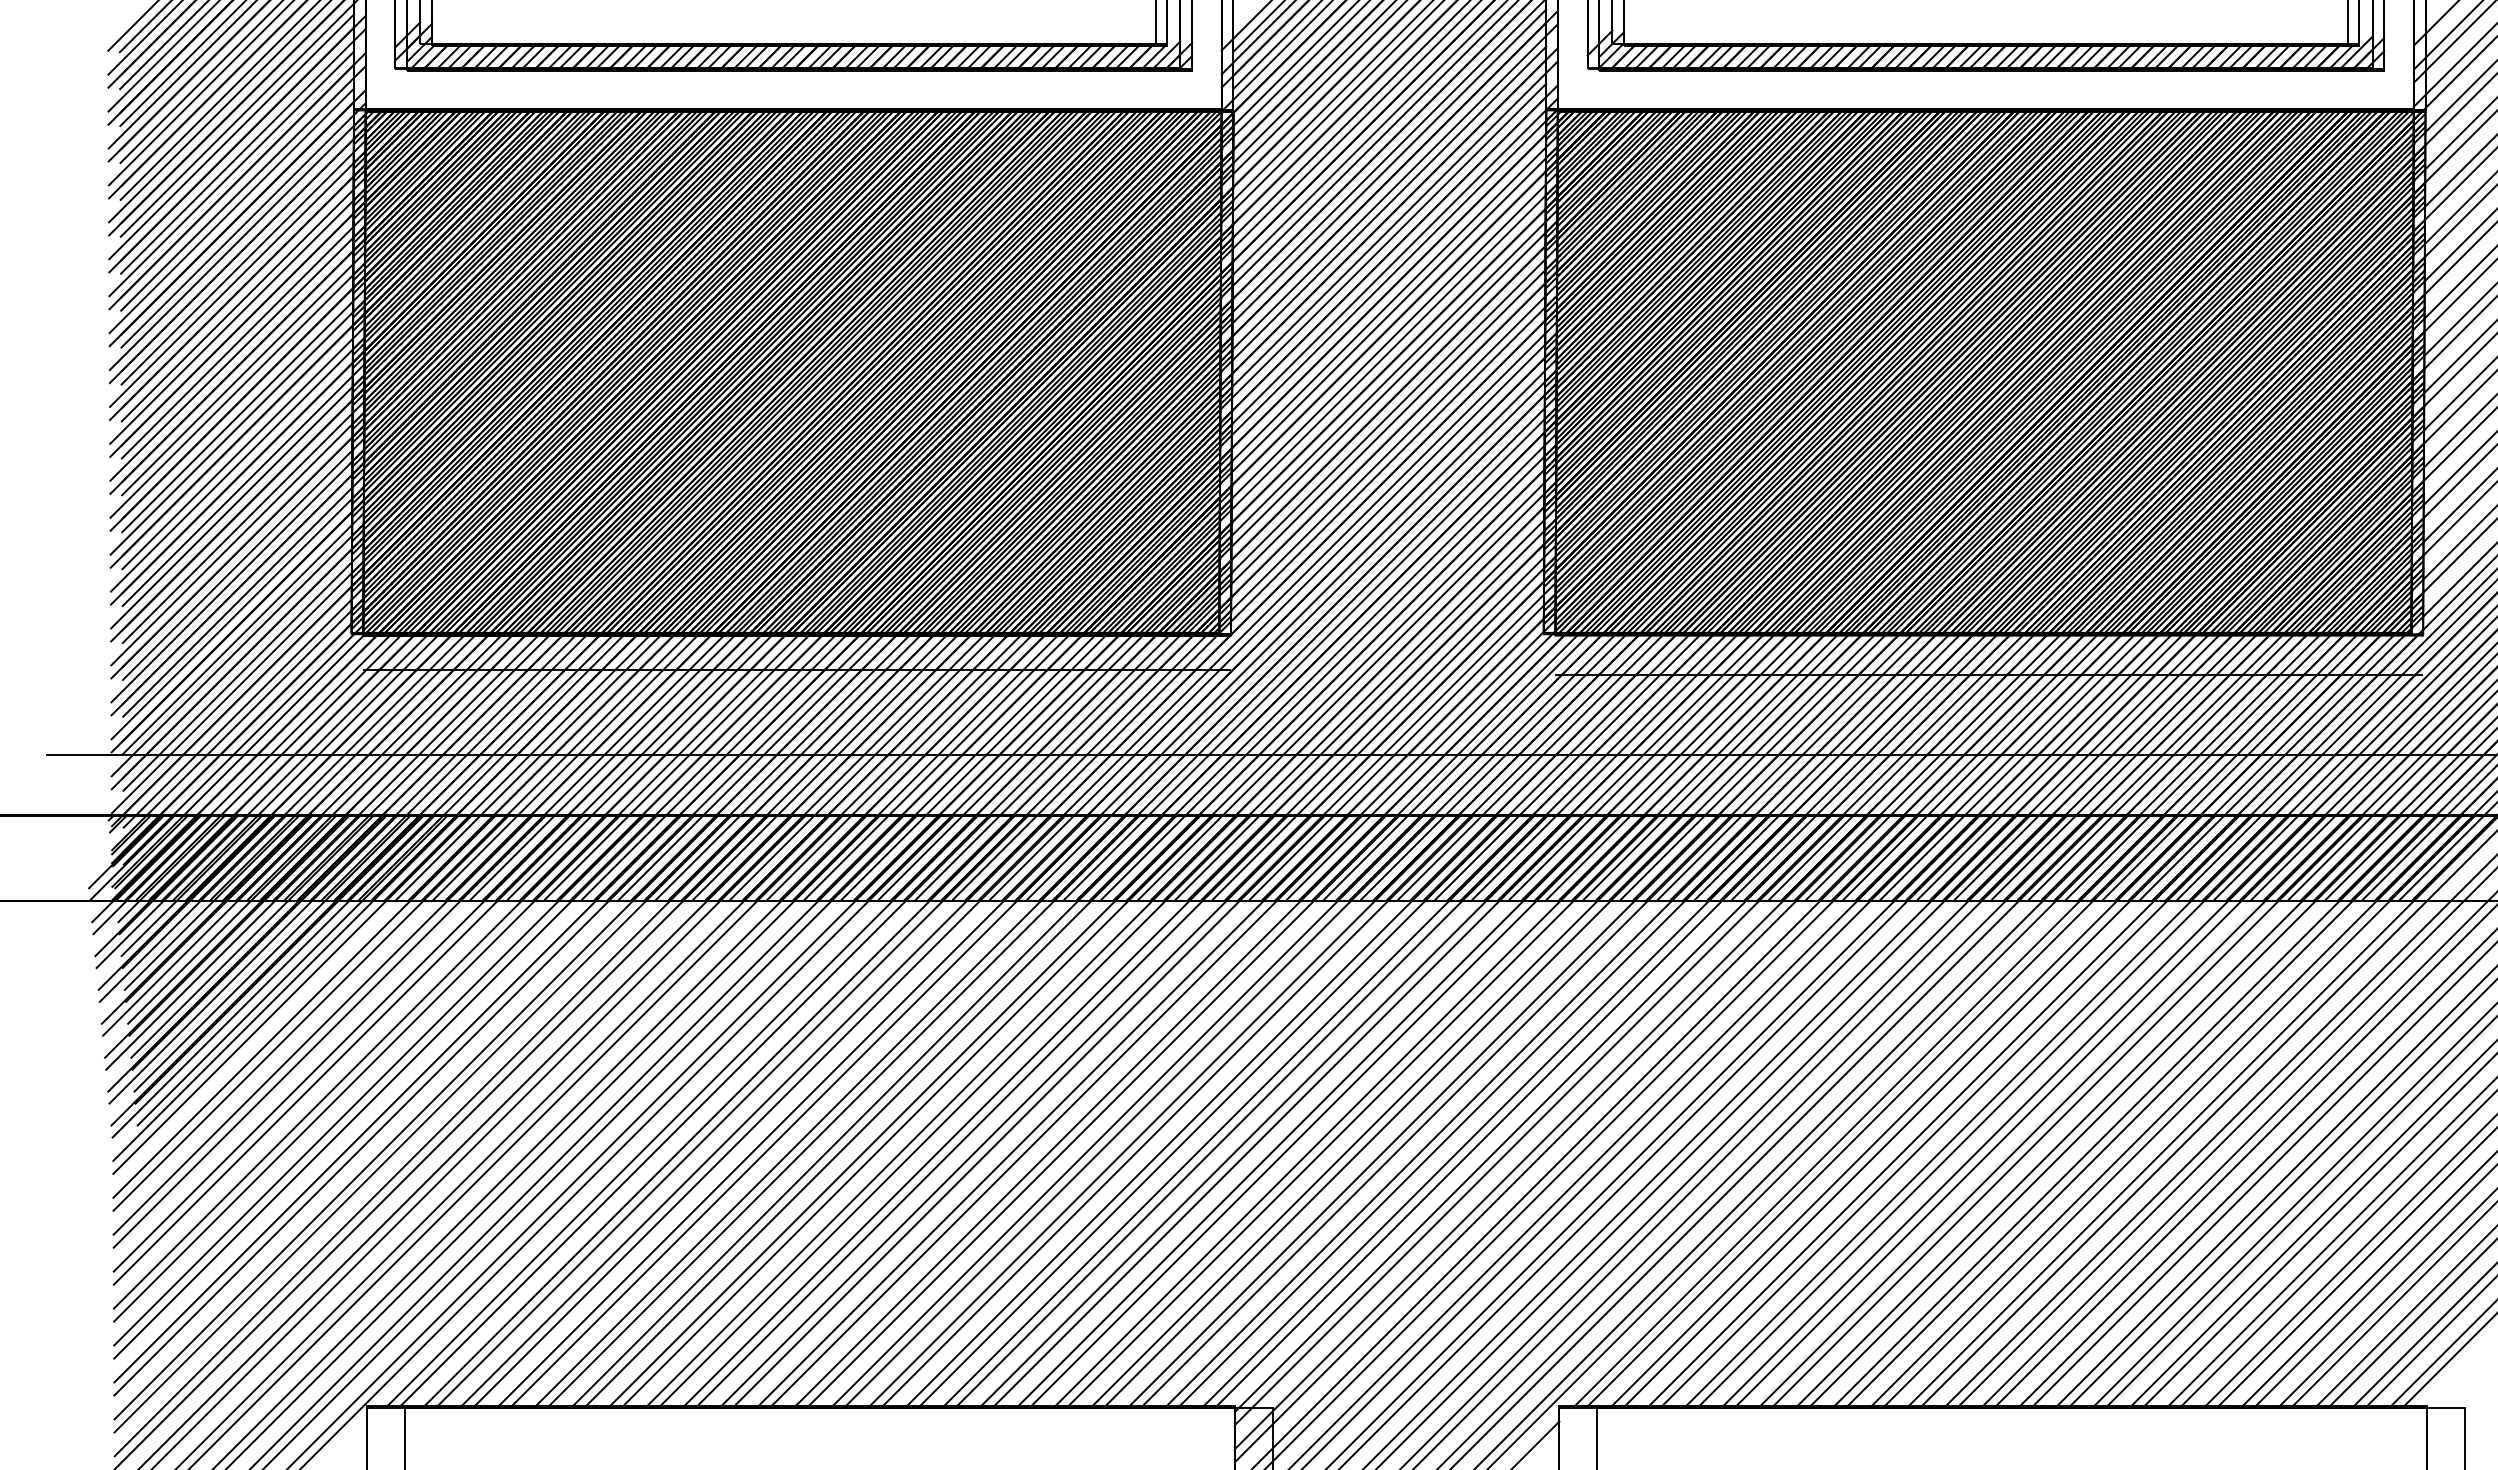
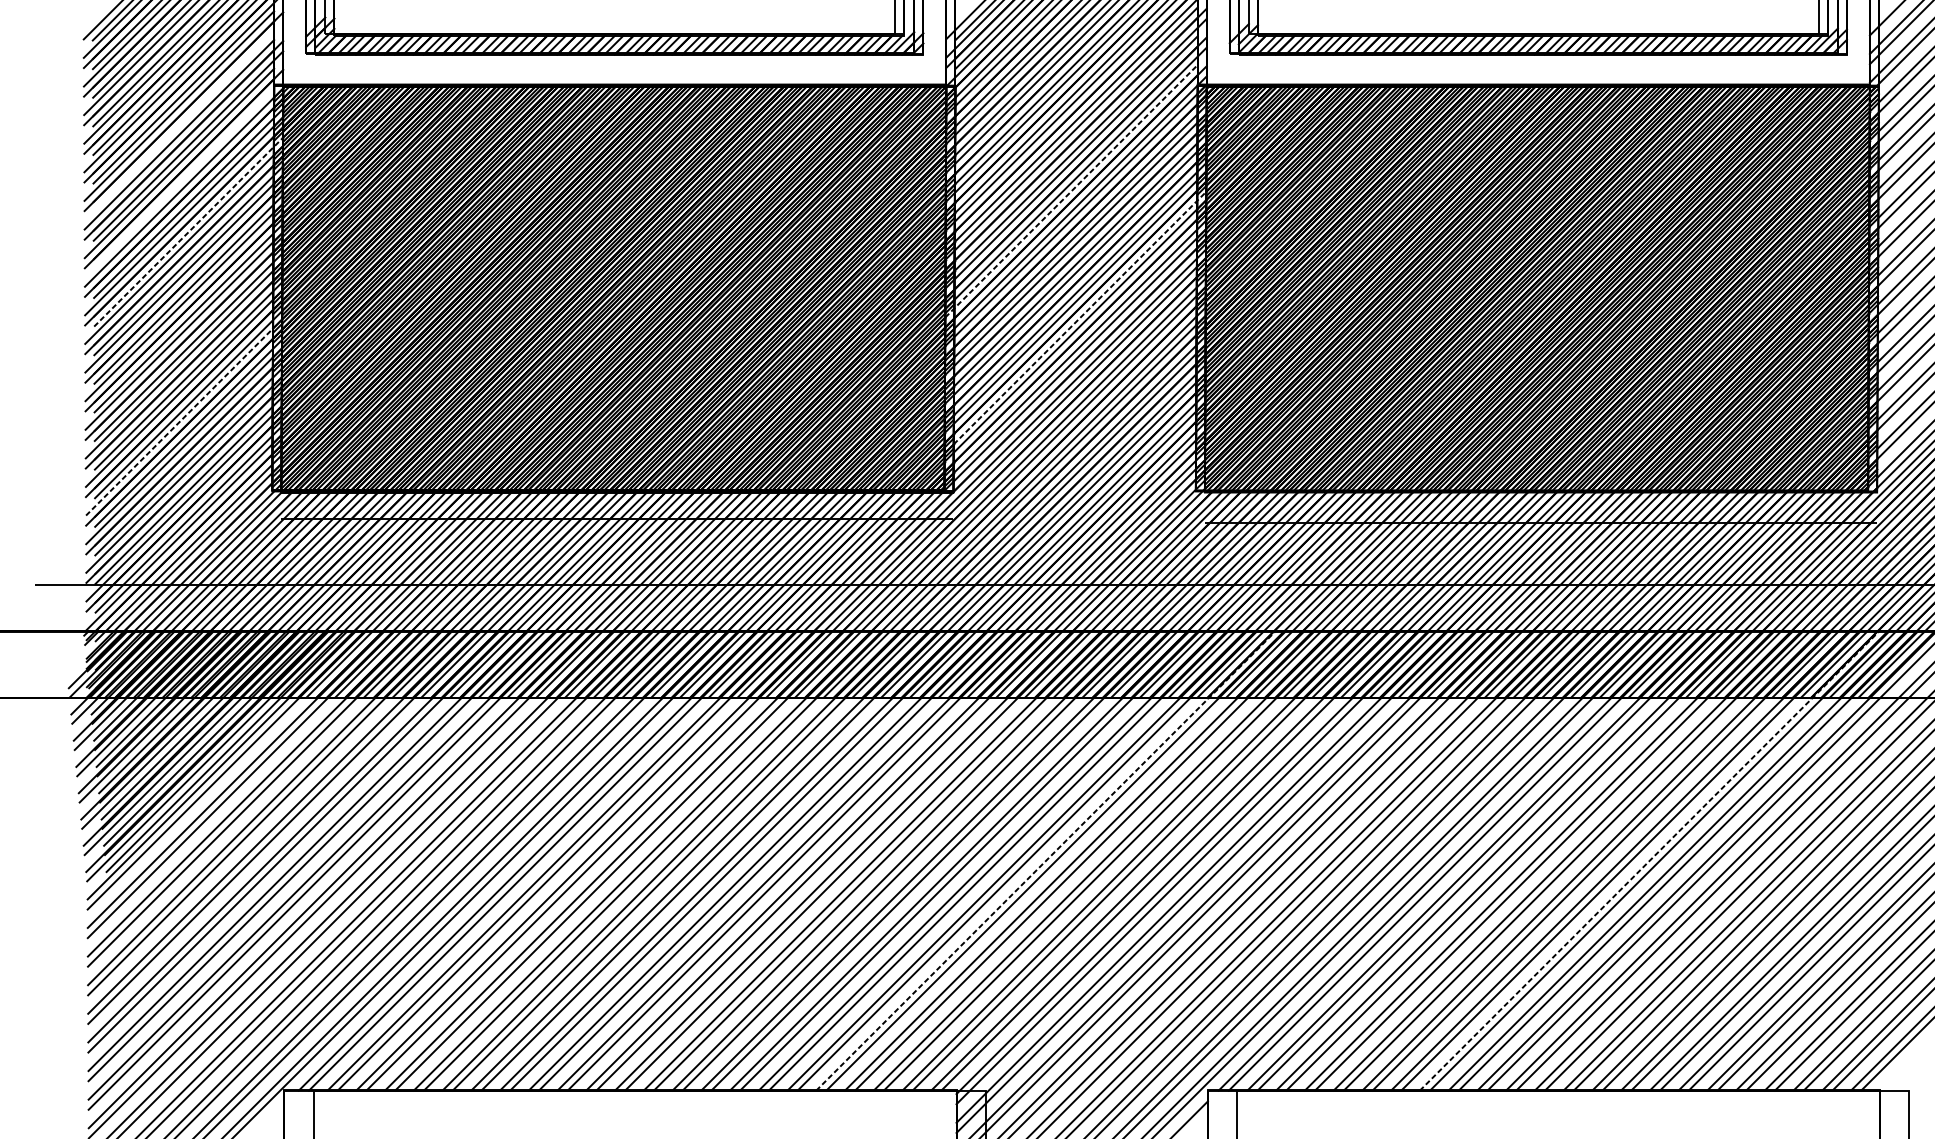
line: (243, 151) -> (188, 117), removed
line: (243, 225) -> (188, 174), removed
line: (1383, 246) -> (1071, 191), solid -> dashed
line: (243, 299) -> (188, 232), solid -> dashed
line: (1394, 410) -> (1080, 318), solid -> dashed
line: (231, 544) -> (179, 421), solid -> dashed
line: (1350, 1110) -> (1046, 860), solid -> dashed
line: (2129, 1110) -> (1649, 860), solid -> dashed

